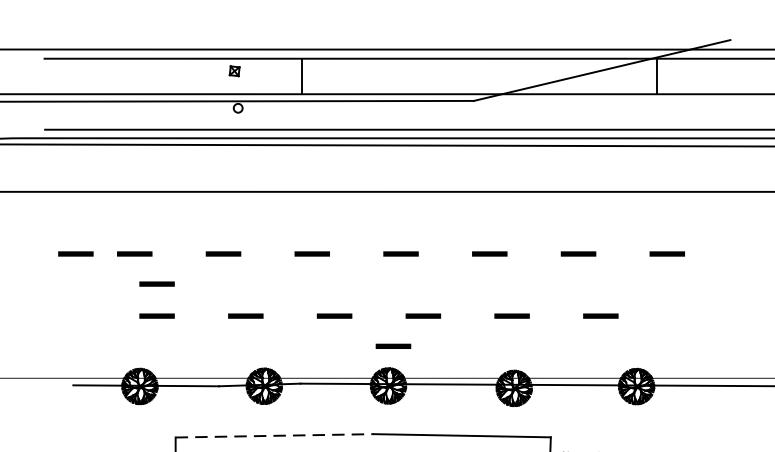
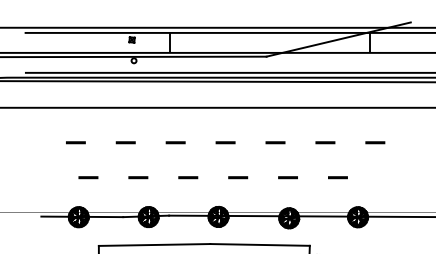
line: (75, 253) -> (42, 142), removed
line: (157, 283) -> (88, 159), removed
line: (393, 346) -> (221, 194), removed
line: (274, 434) -> (154, 244), dashed -> solid

